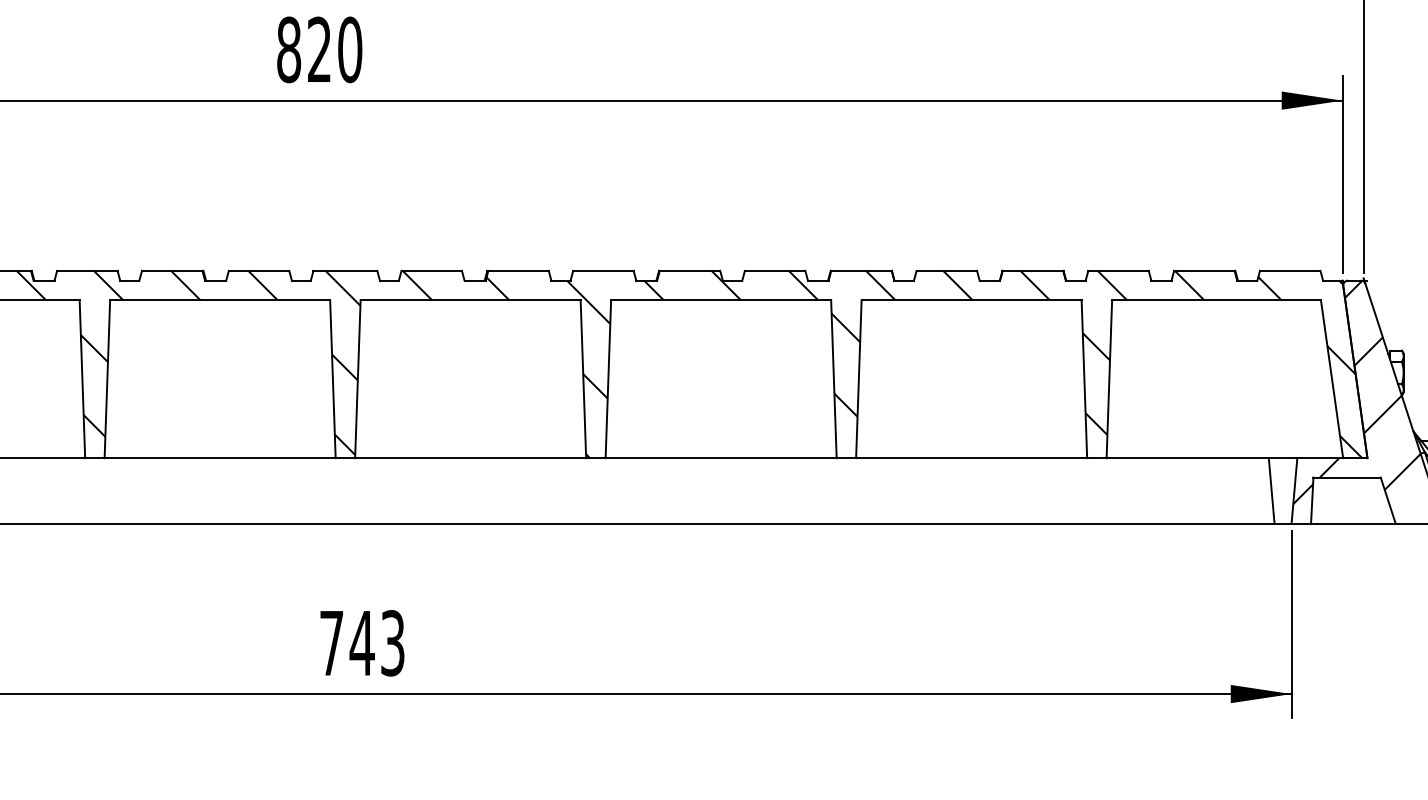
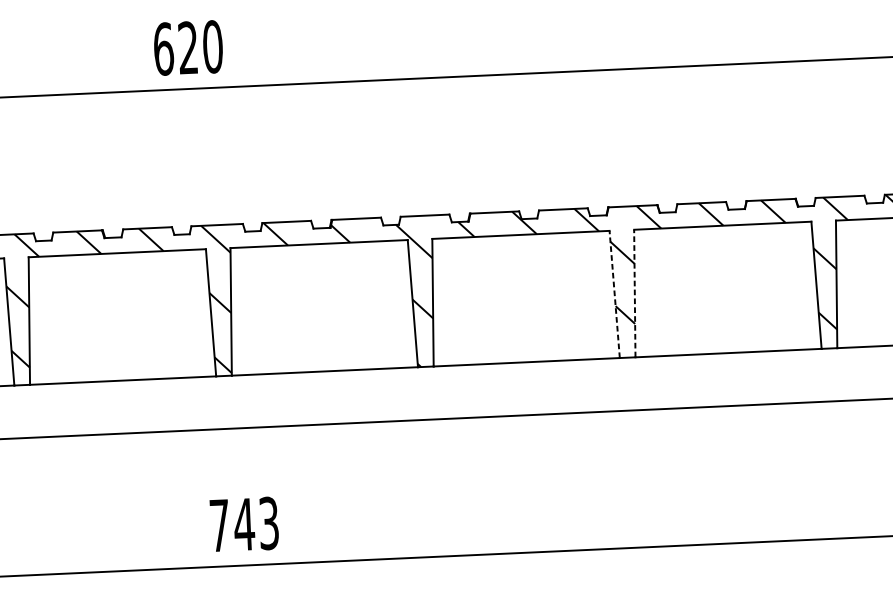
text: (289, 49) -> (164, 48), 820 -> 620
line: (833, 378) -> (614, 293), solid -> dashed
line: (858, 378) -> (634, 293), solid -> dashed

